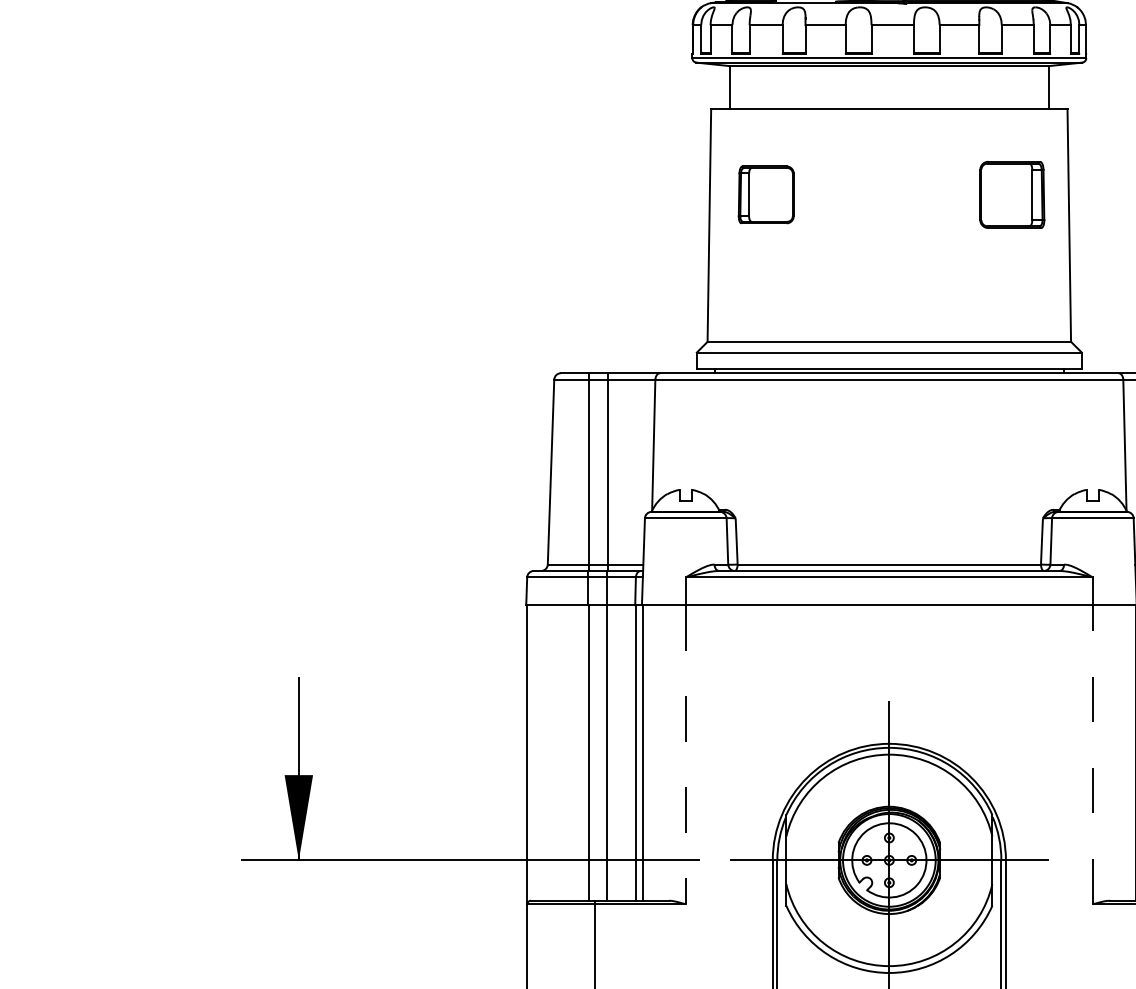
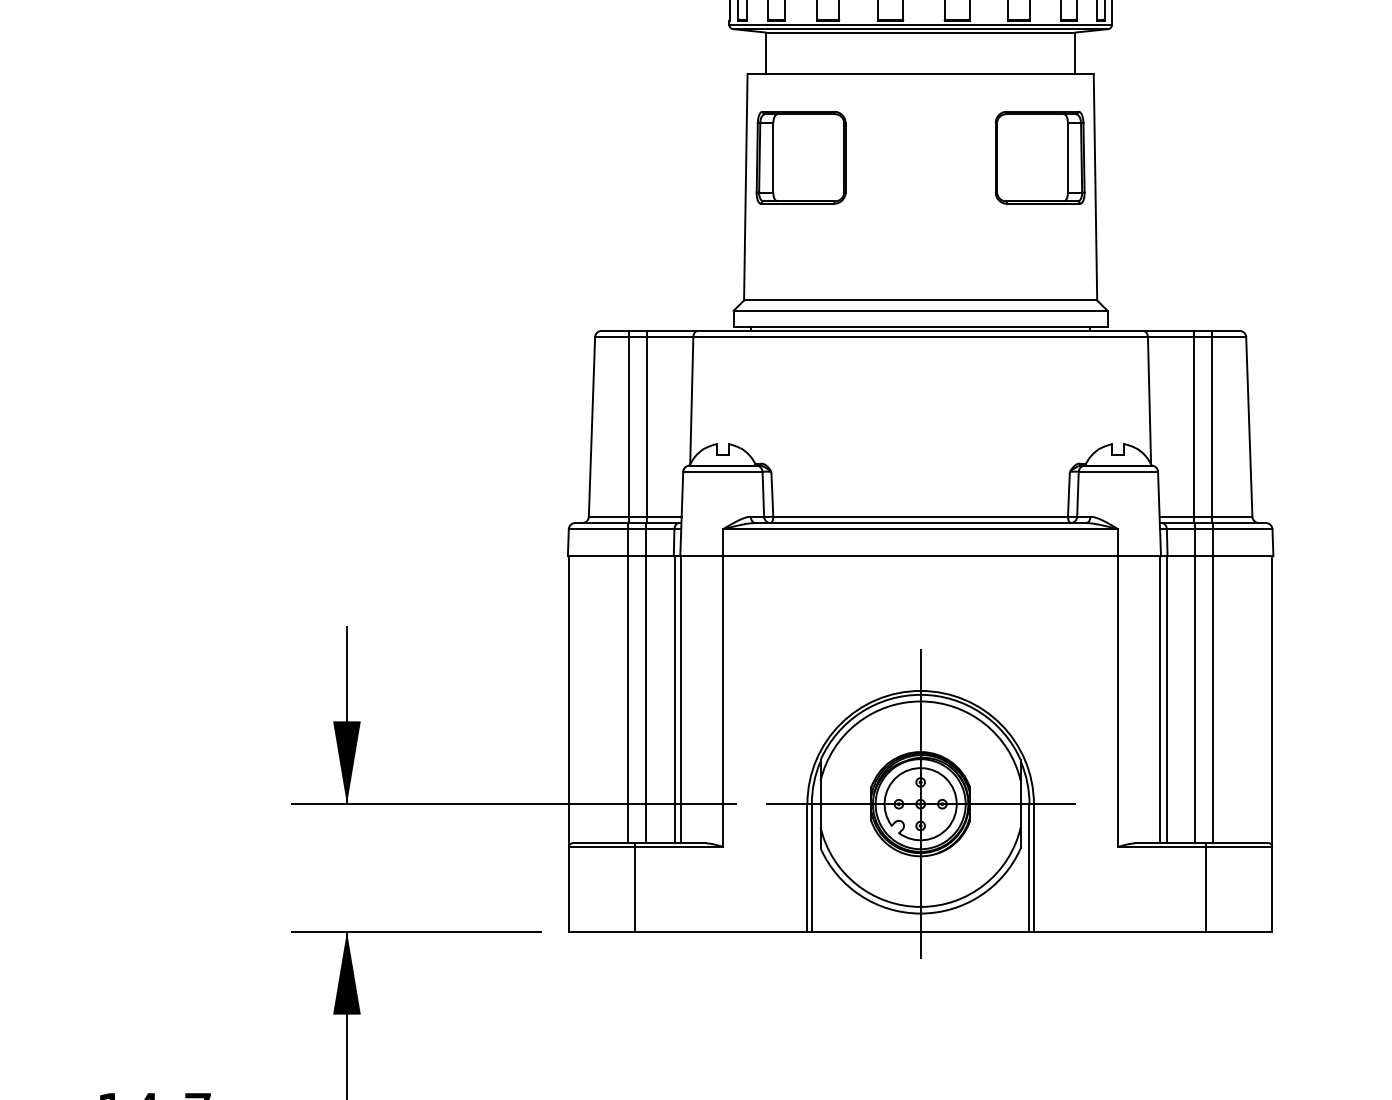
part: (765, 194) -> (800, 157), size x1.67
part: (1011, 194) -> (1039, 157), size x1.43
line: (1092, 754) -> (1118, 701), dashed -> solid
line: (685, 755) -> (722, 702), dashed -> solid

